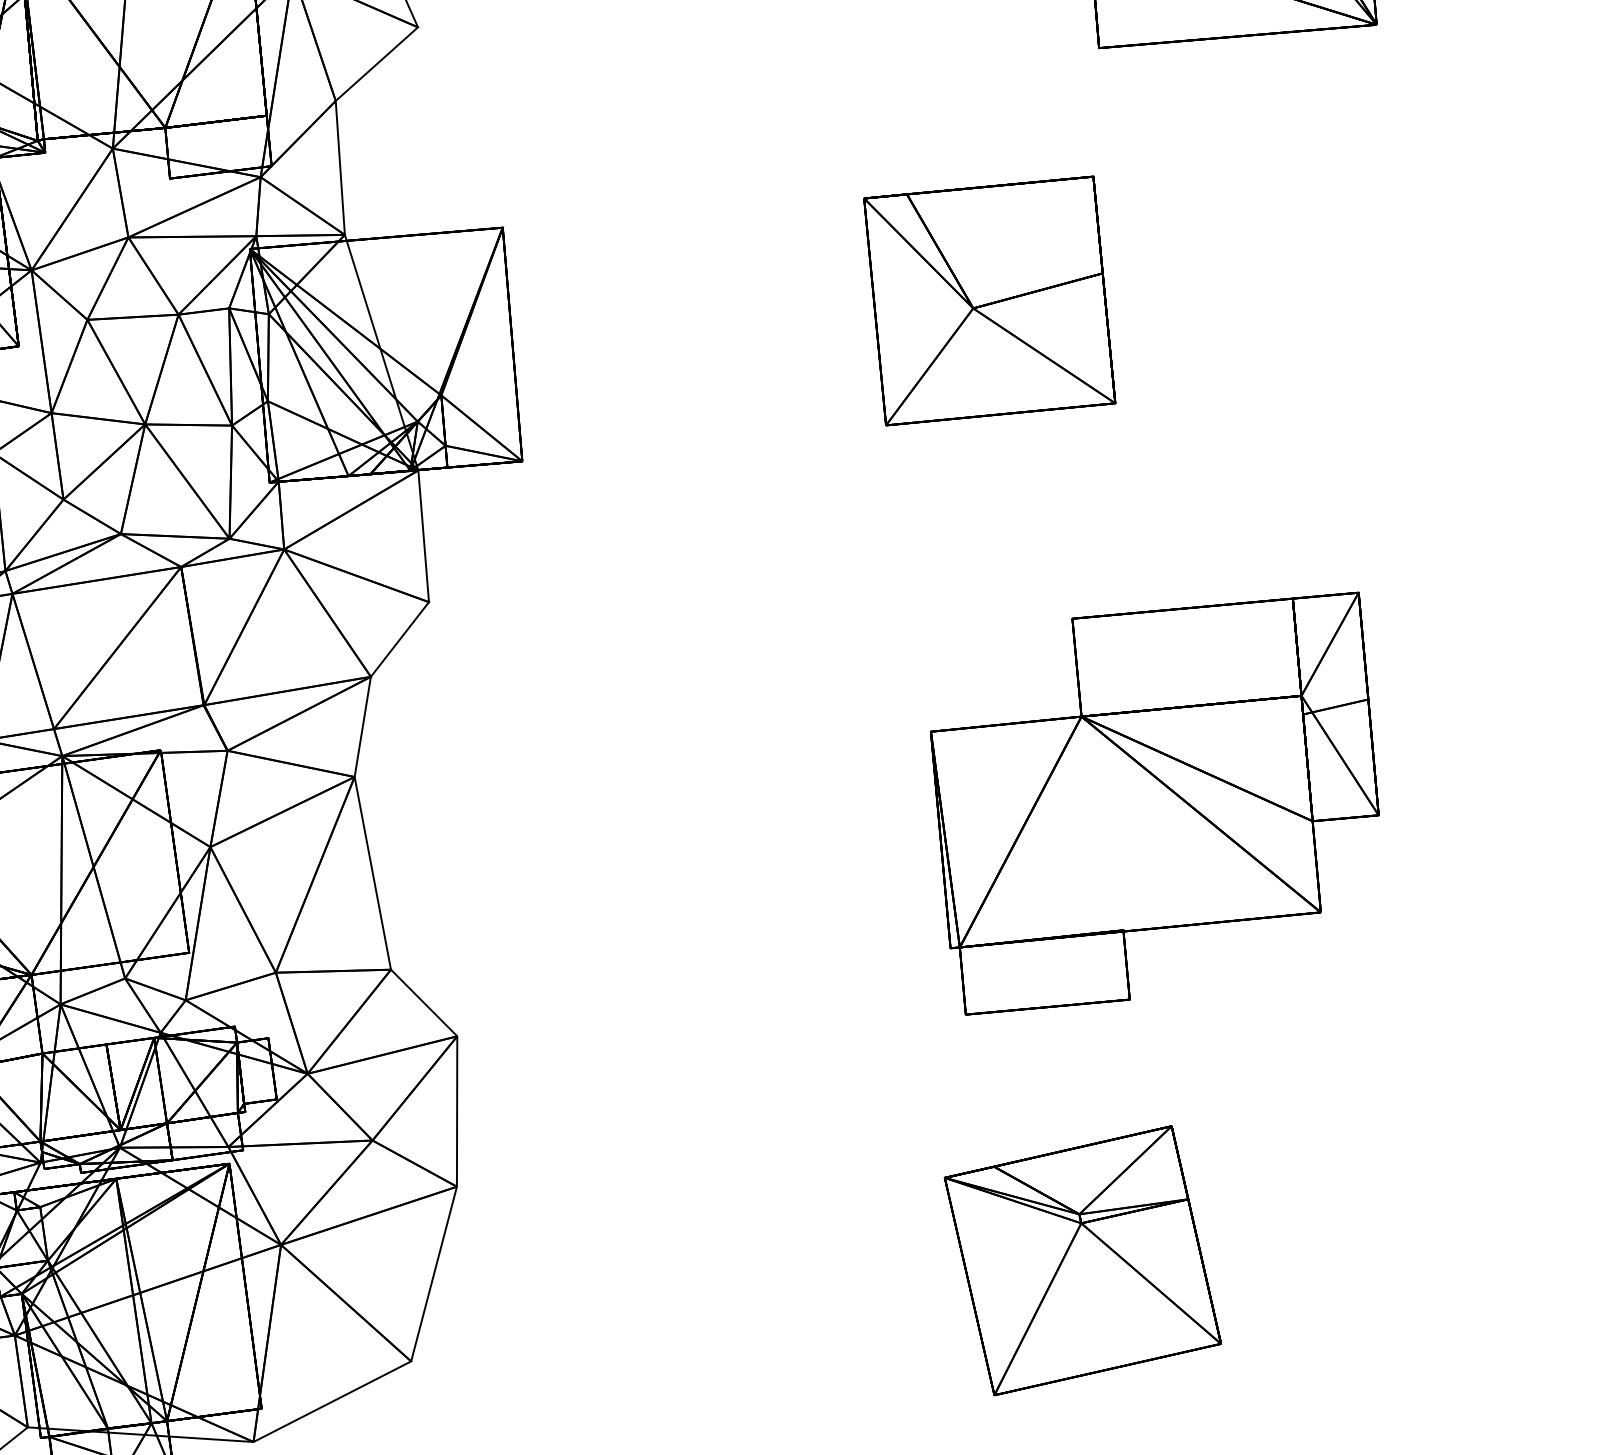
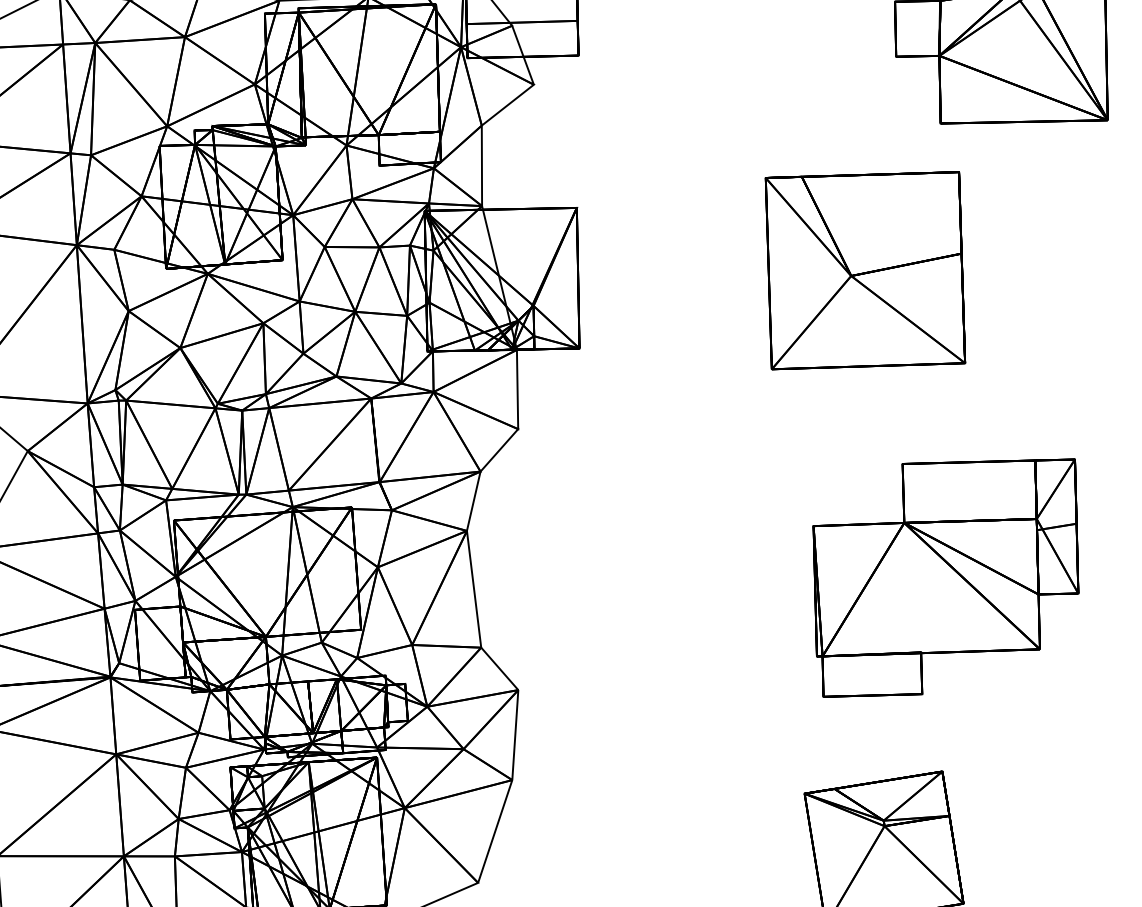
part: (989, 300) -> (865, 270), size x1.4

